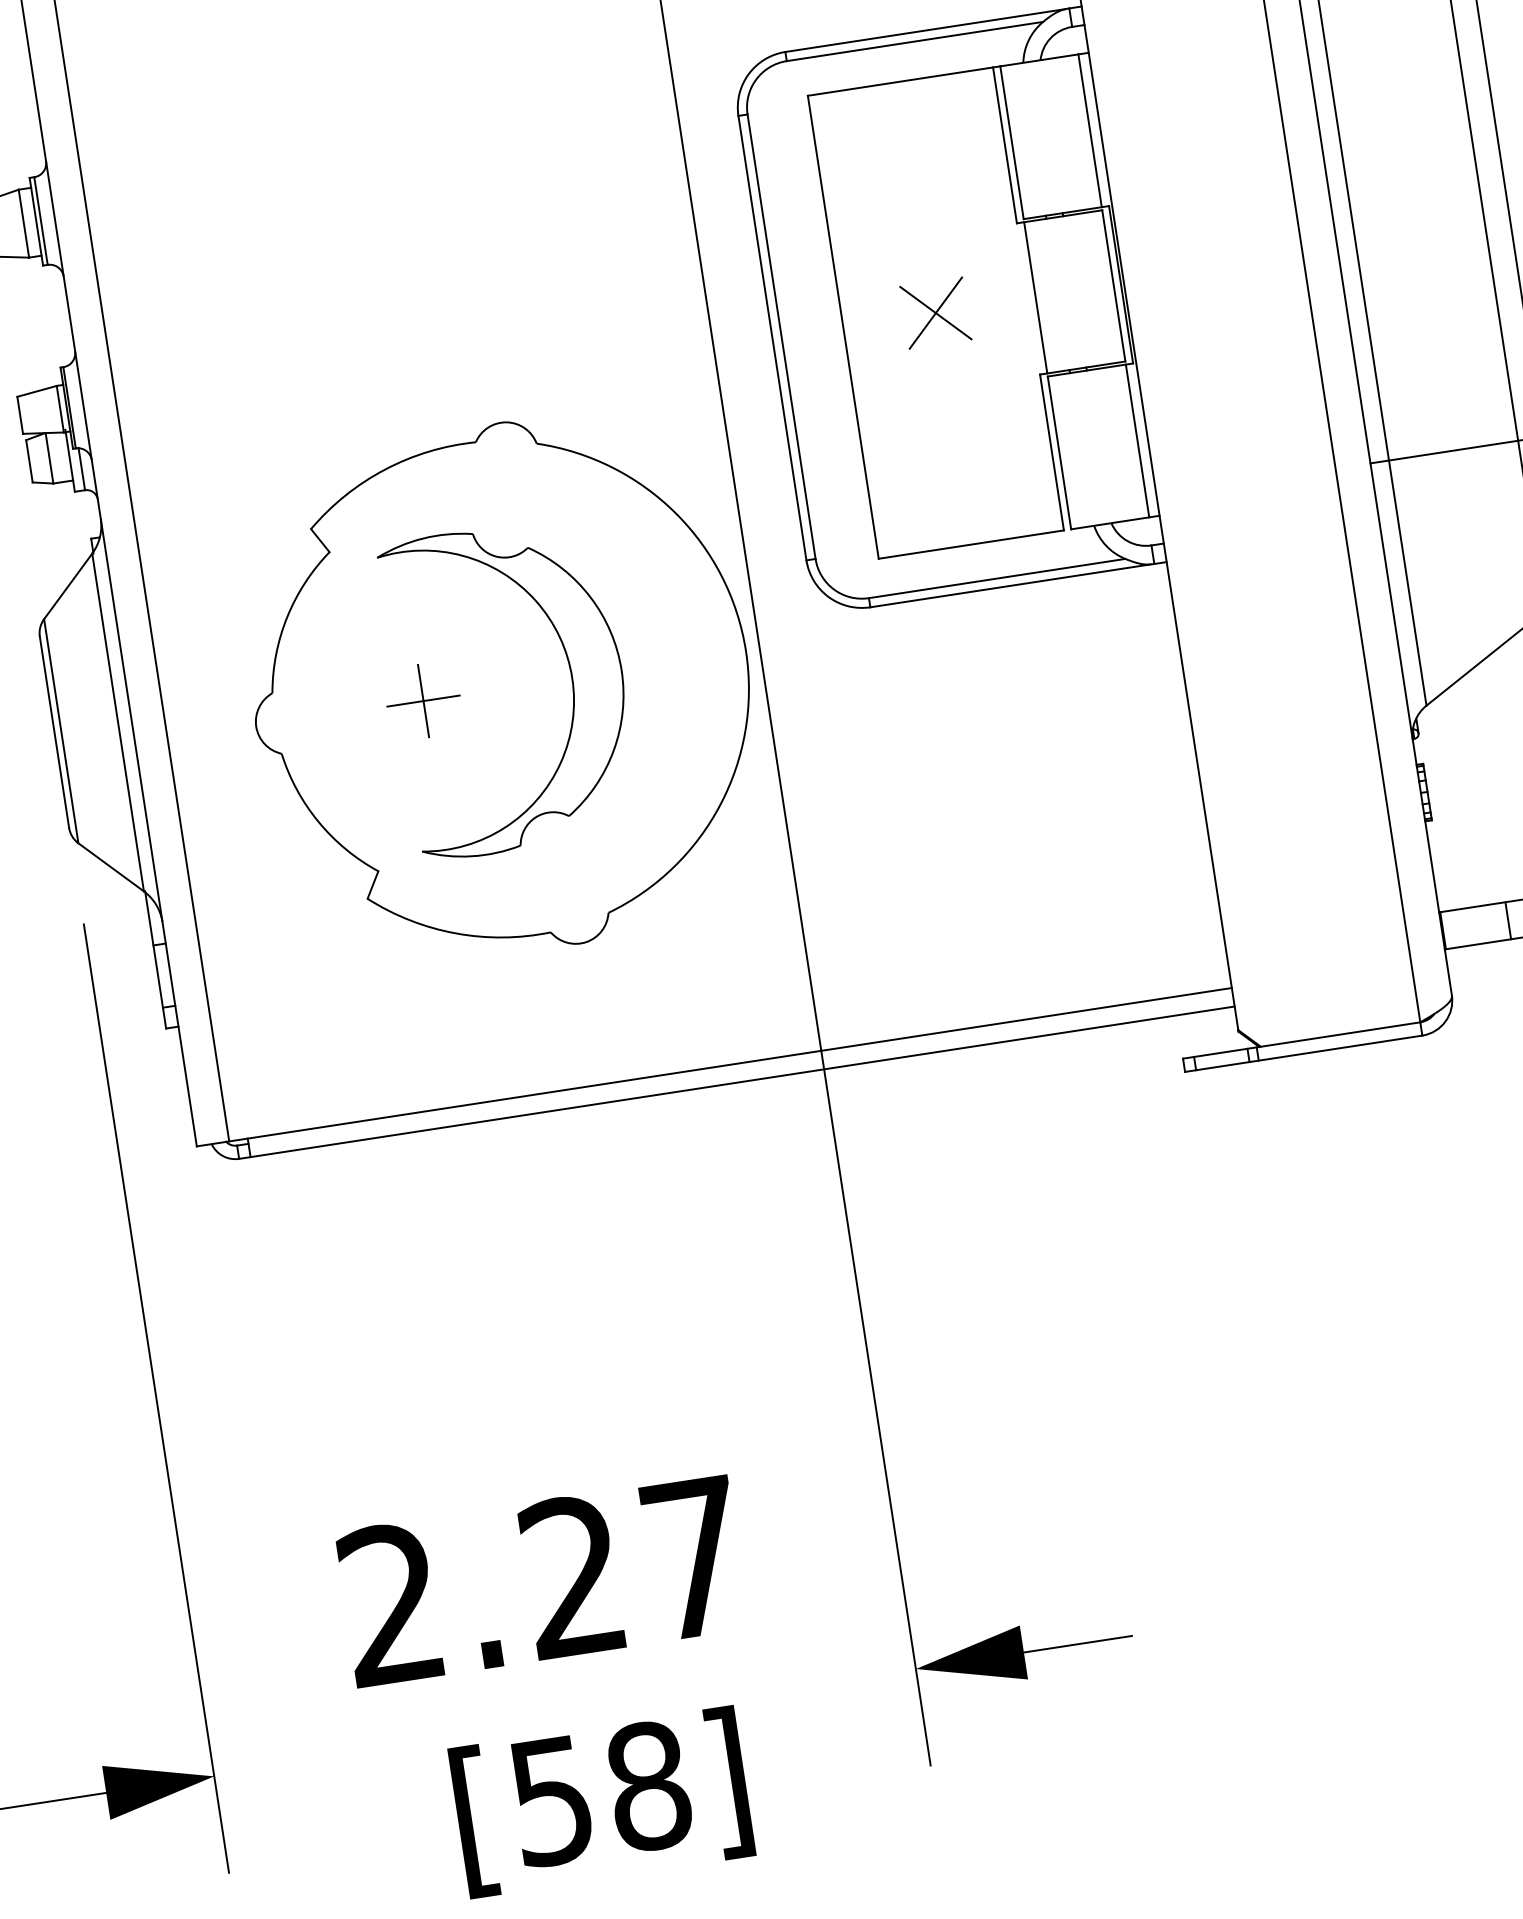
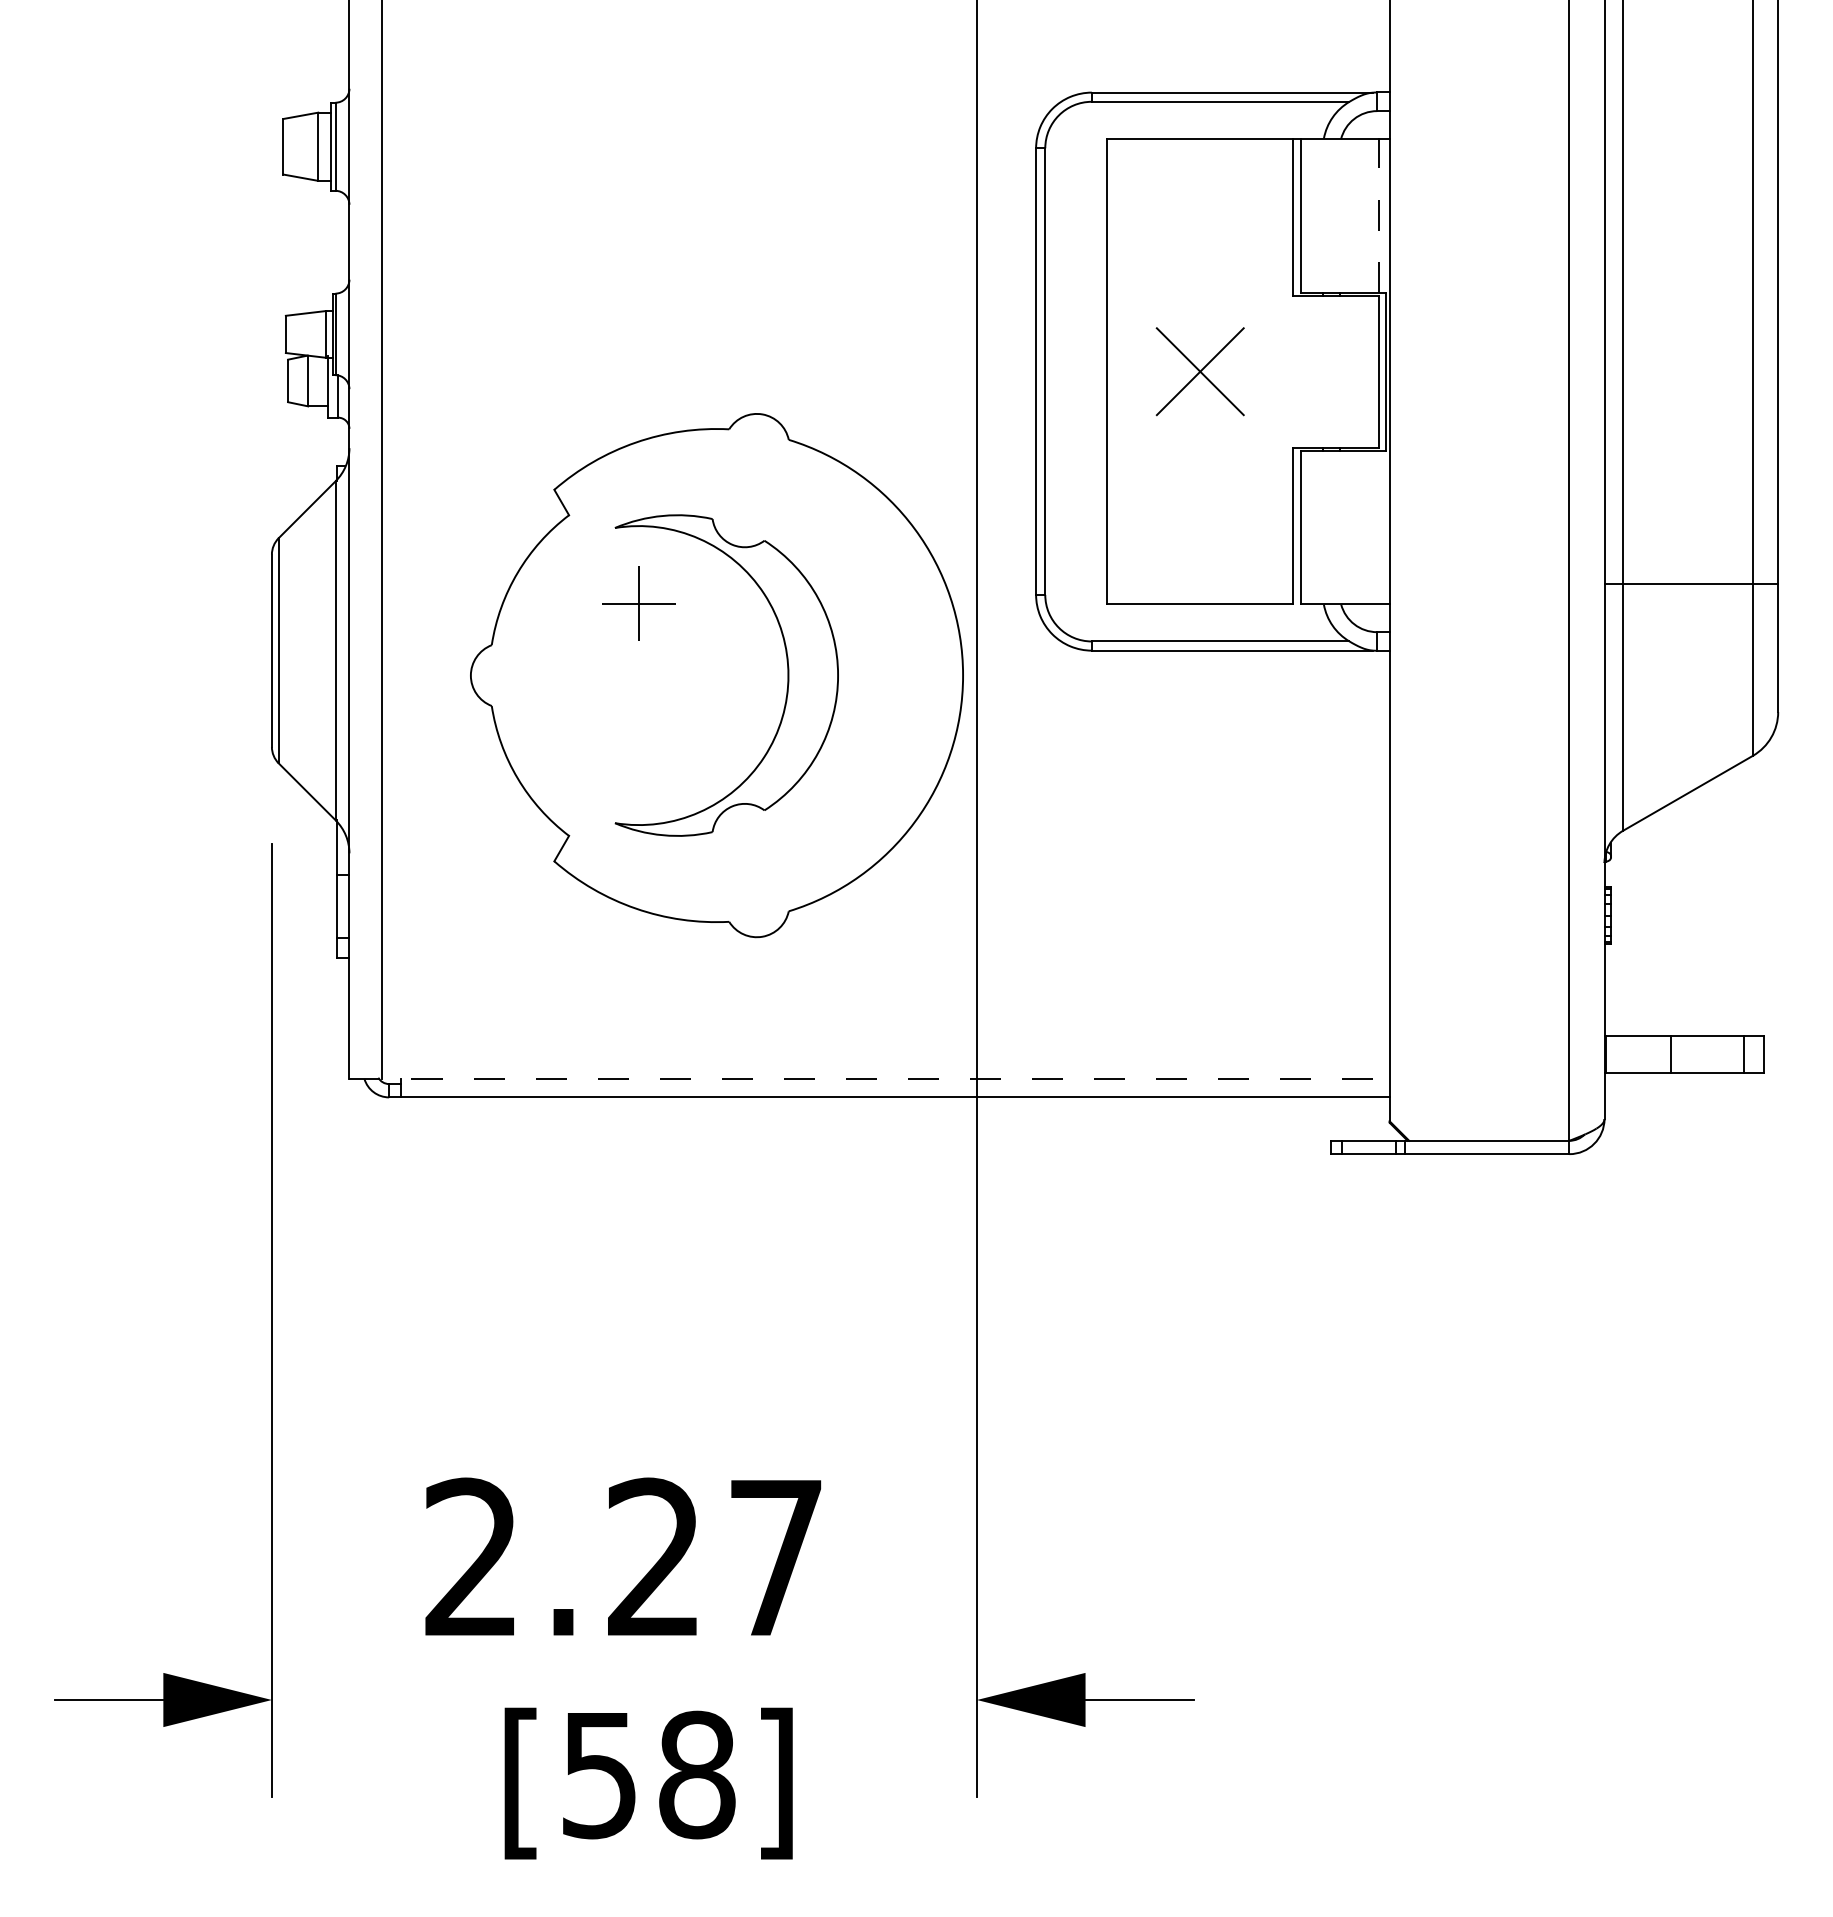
line: (1090, 130) -> (1379, 215), solid -> dashed
line: (1035, 297) -> (1300, 371), removed
part: (936, 312) -> (1200, 371), size x1.4
line: (1137, 440) -> (1379, 527), removed
part: (423, 701) -> (638, 603), moved
line: (715, 1066) -> (870, 1078), solid -> dashed

